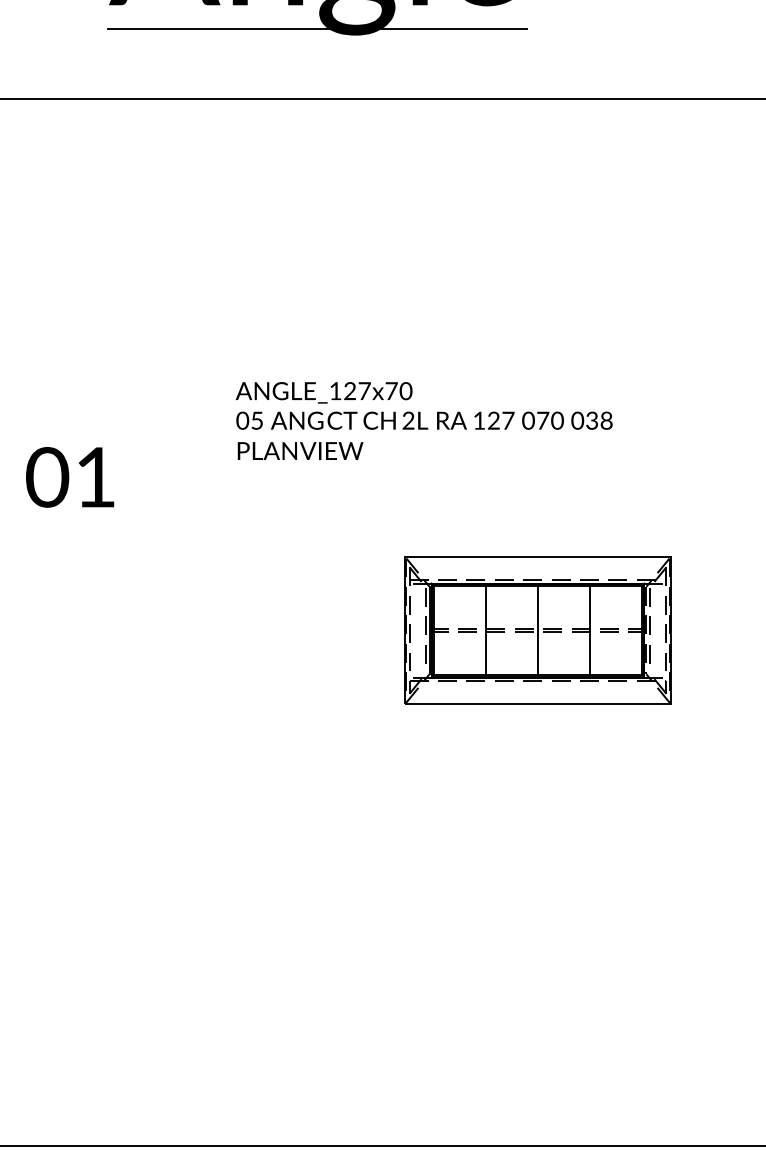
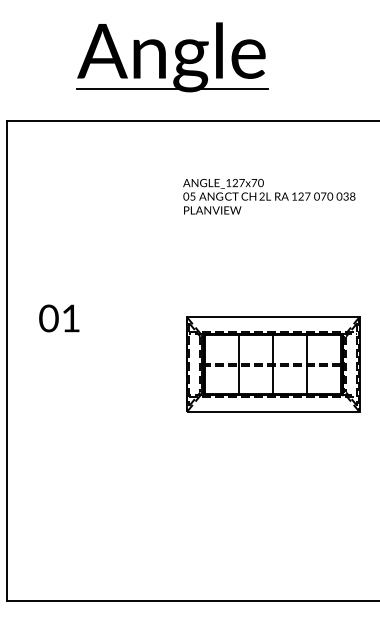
text: (424, 420) -> (269, 196), moved
text: (70, 477) -> (59, 318), moved
part: (538, 630) -> (273, 364), size x1.43

